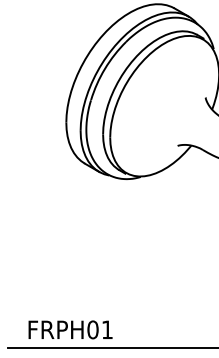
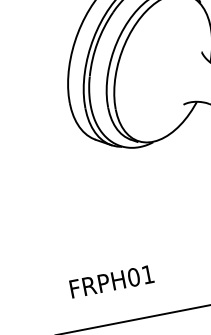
text: (70, 329) -> (111, 281), moved

